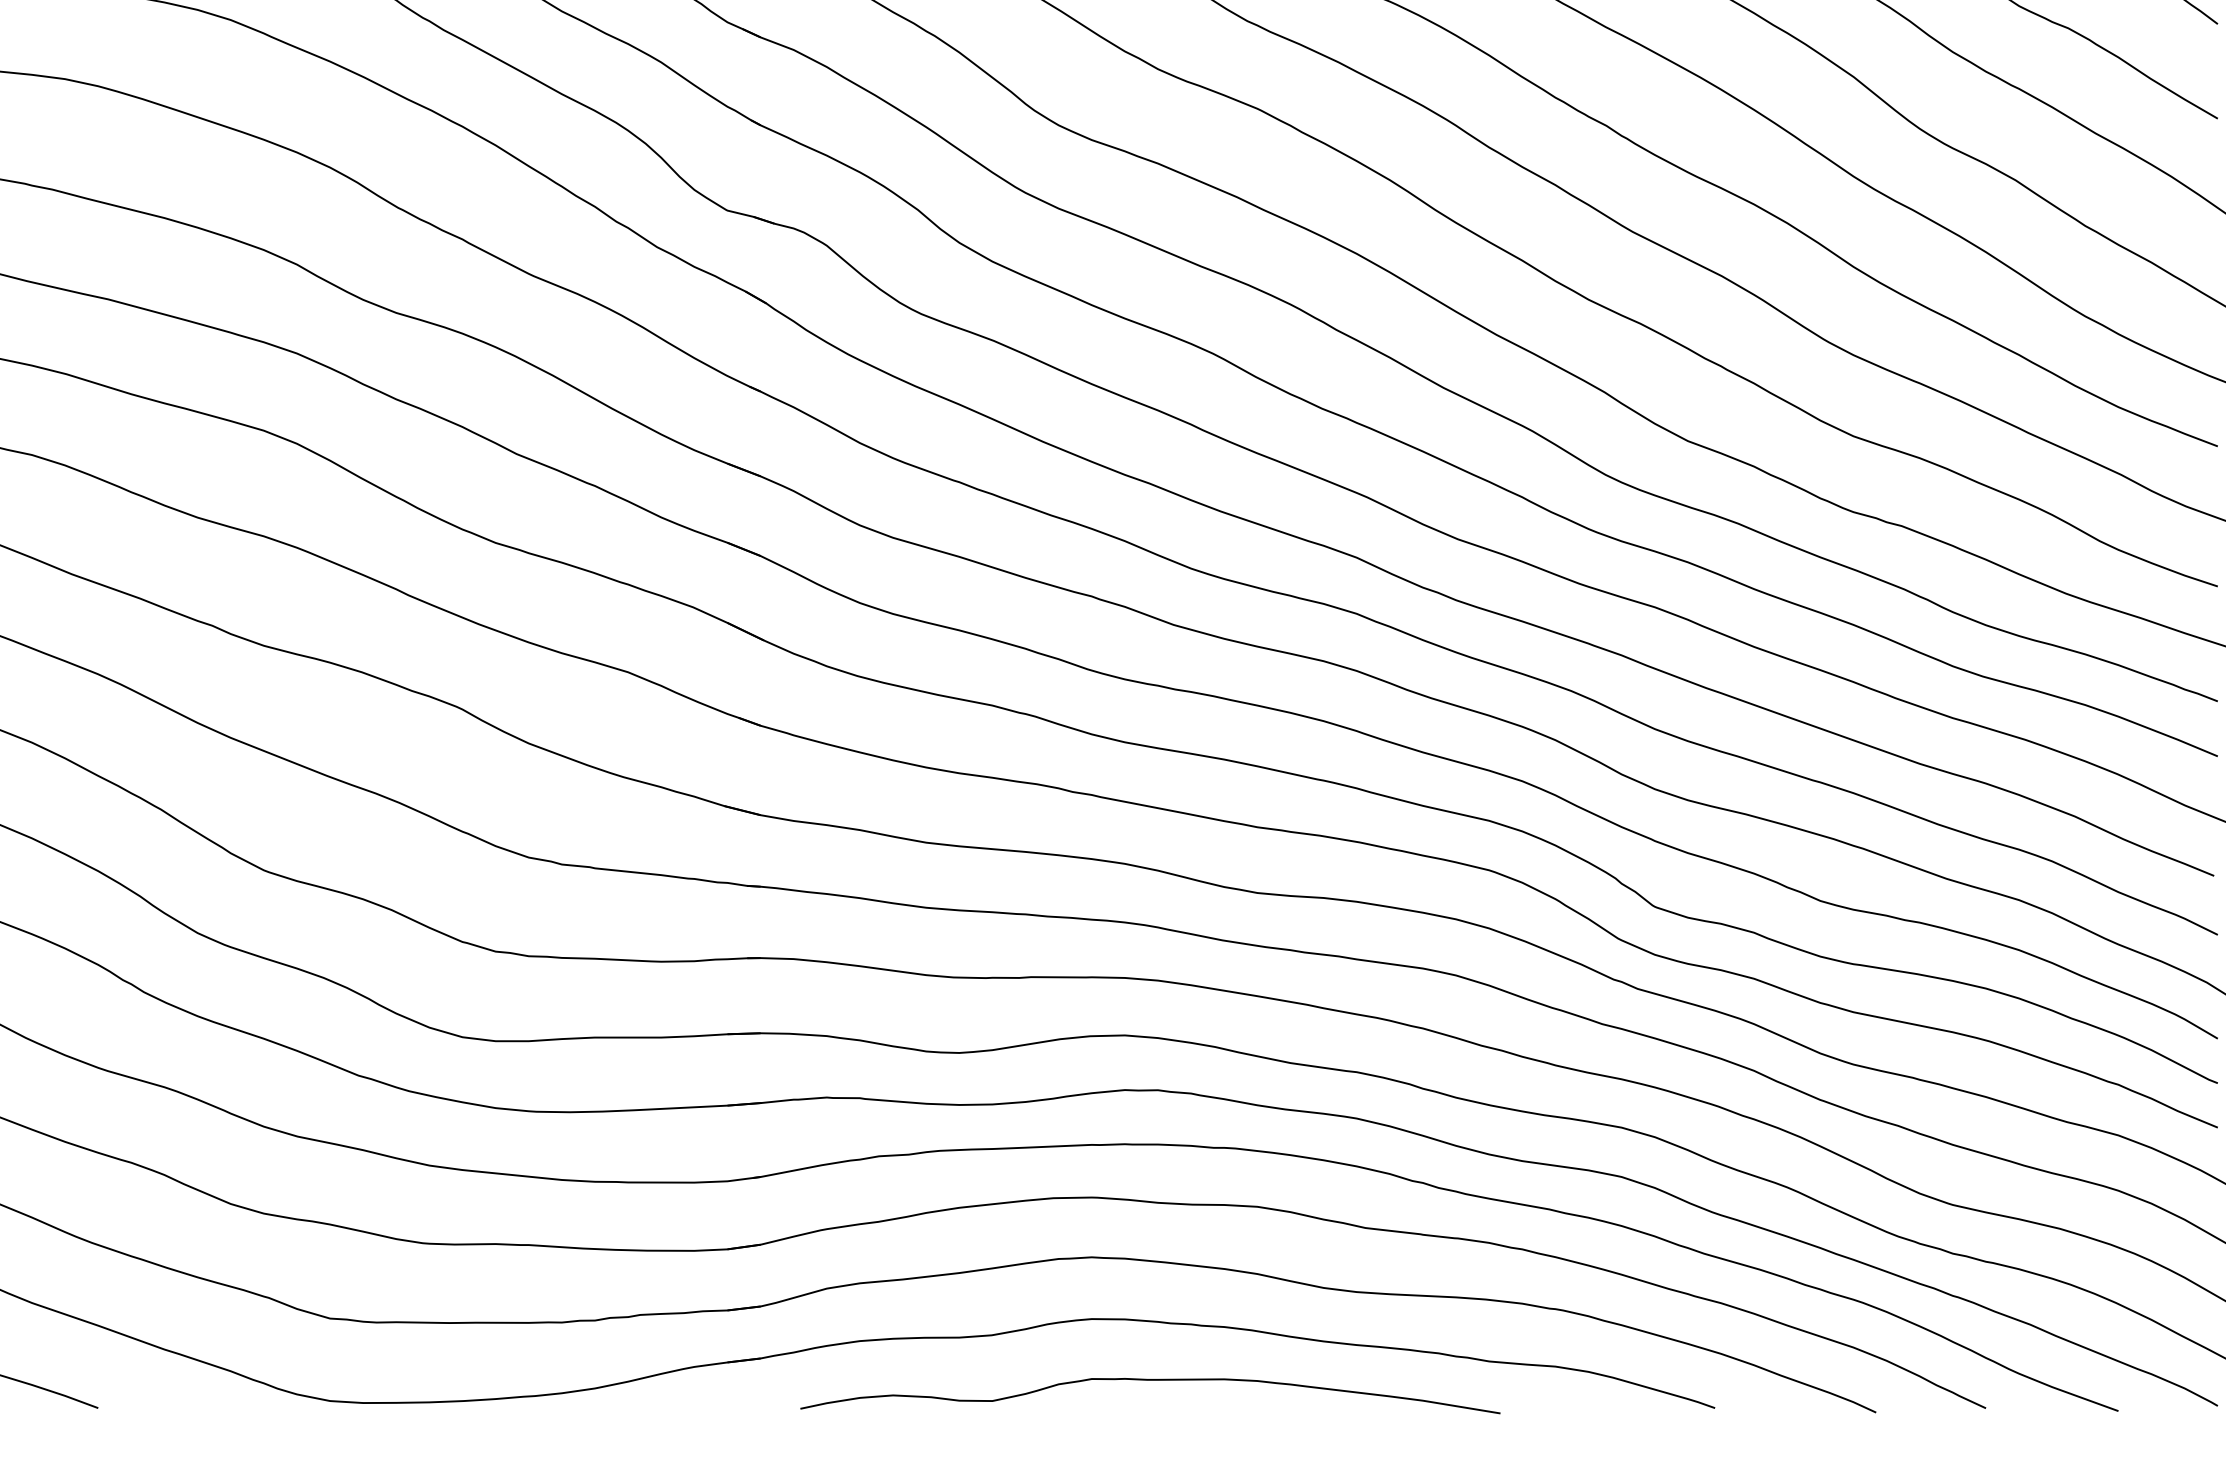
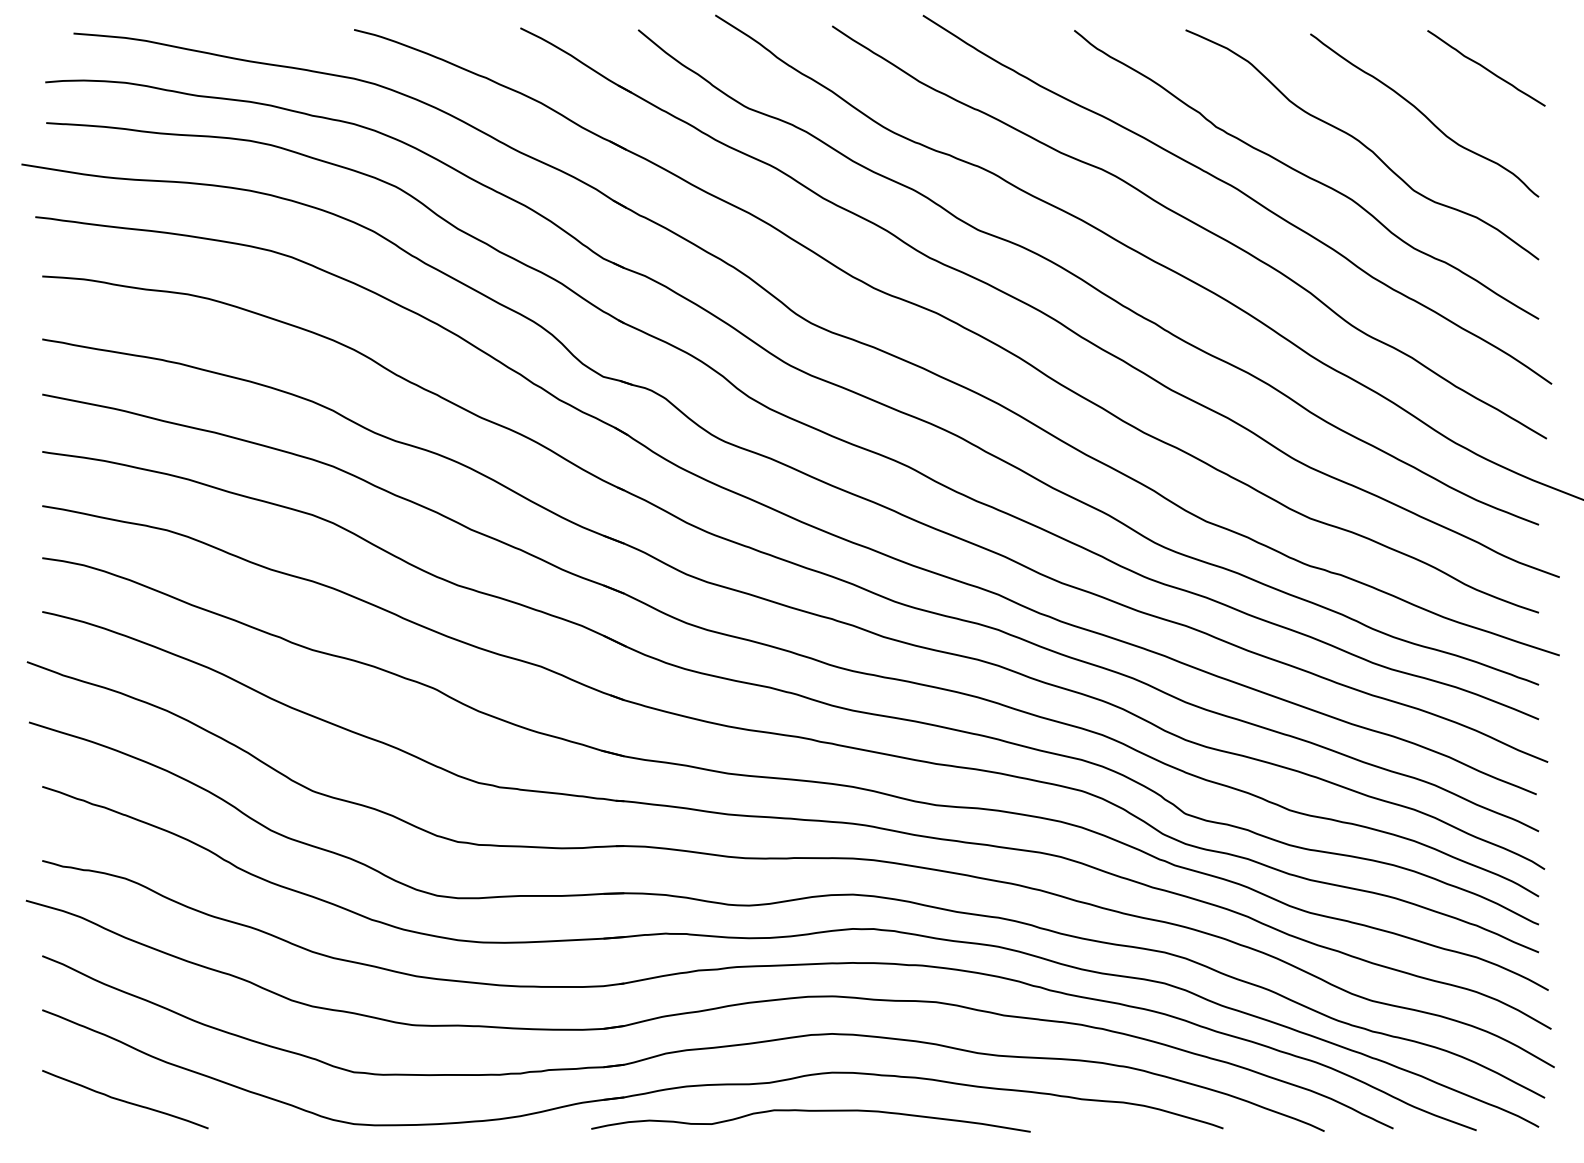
curve: (1149, 1380) -> (810, 1111), moved

